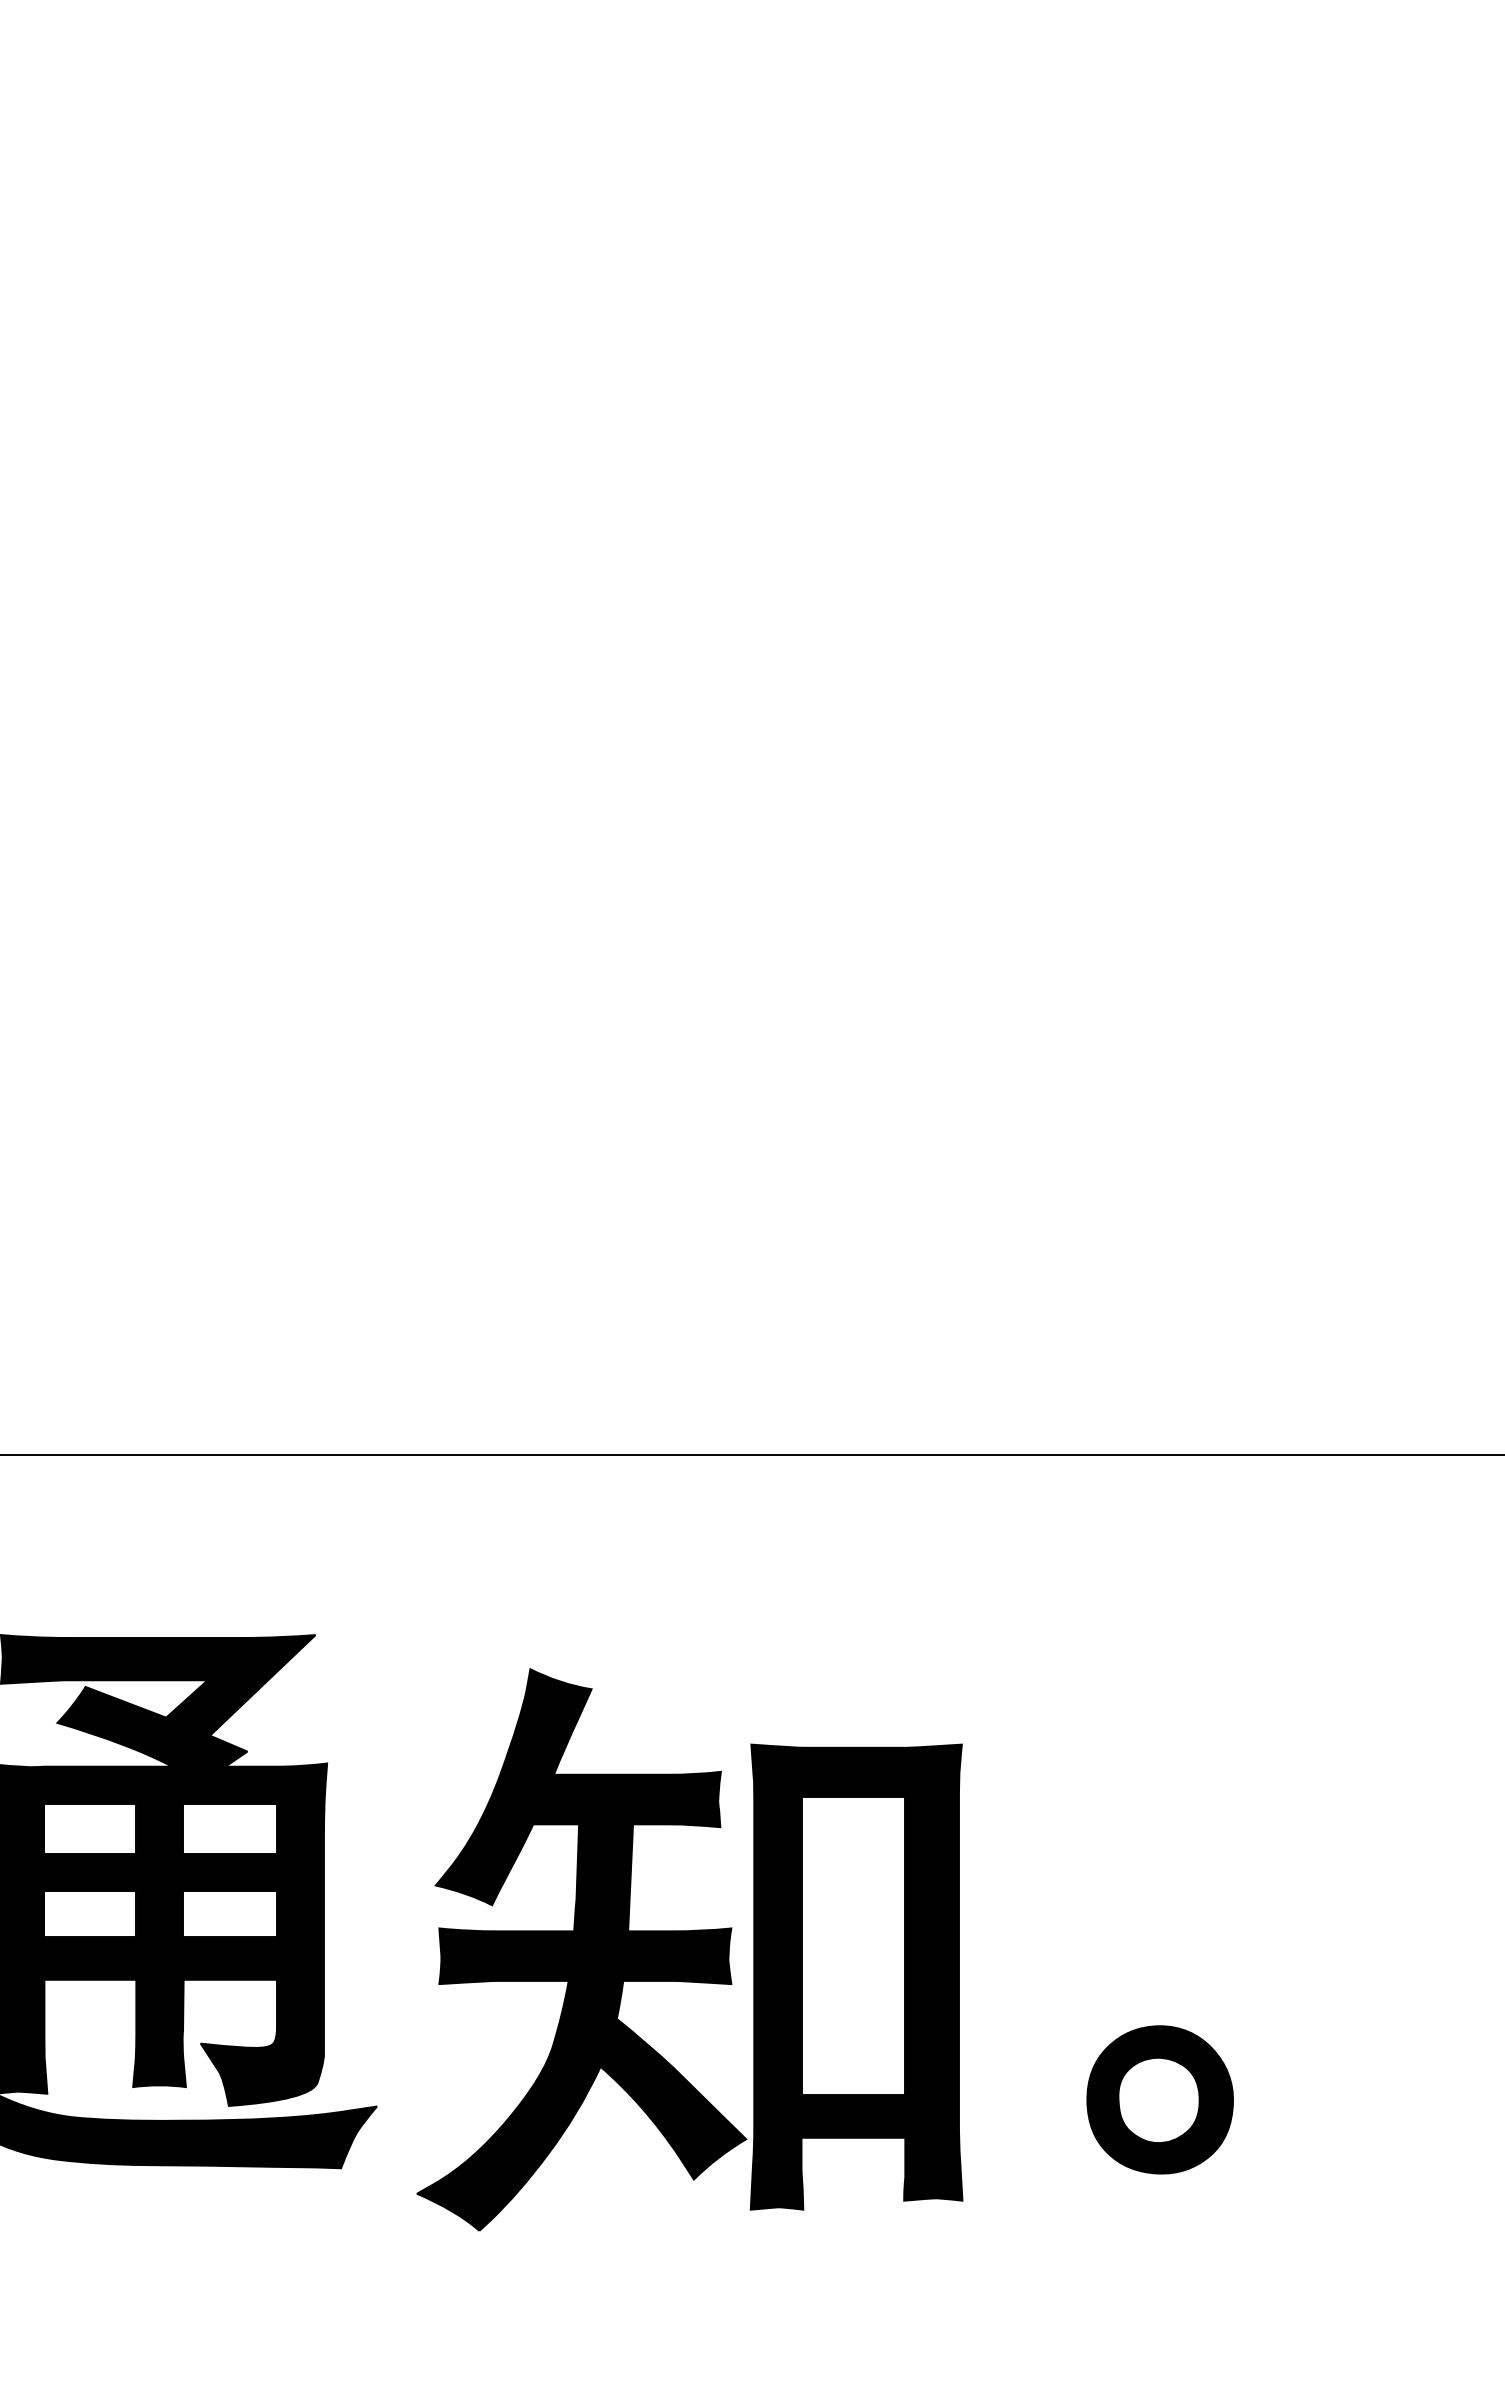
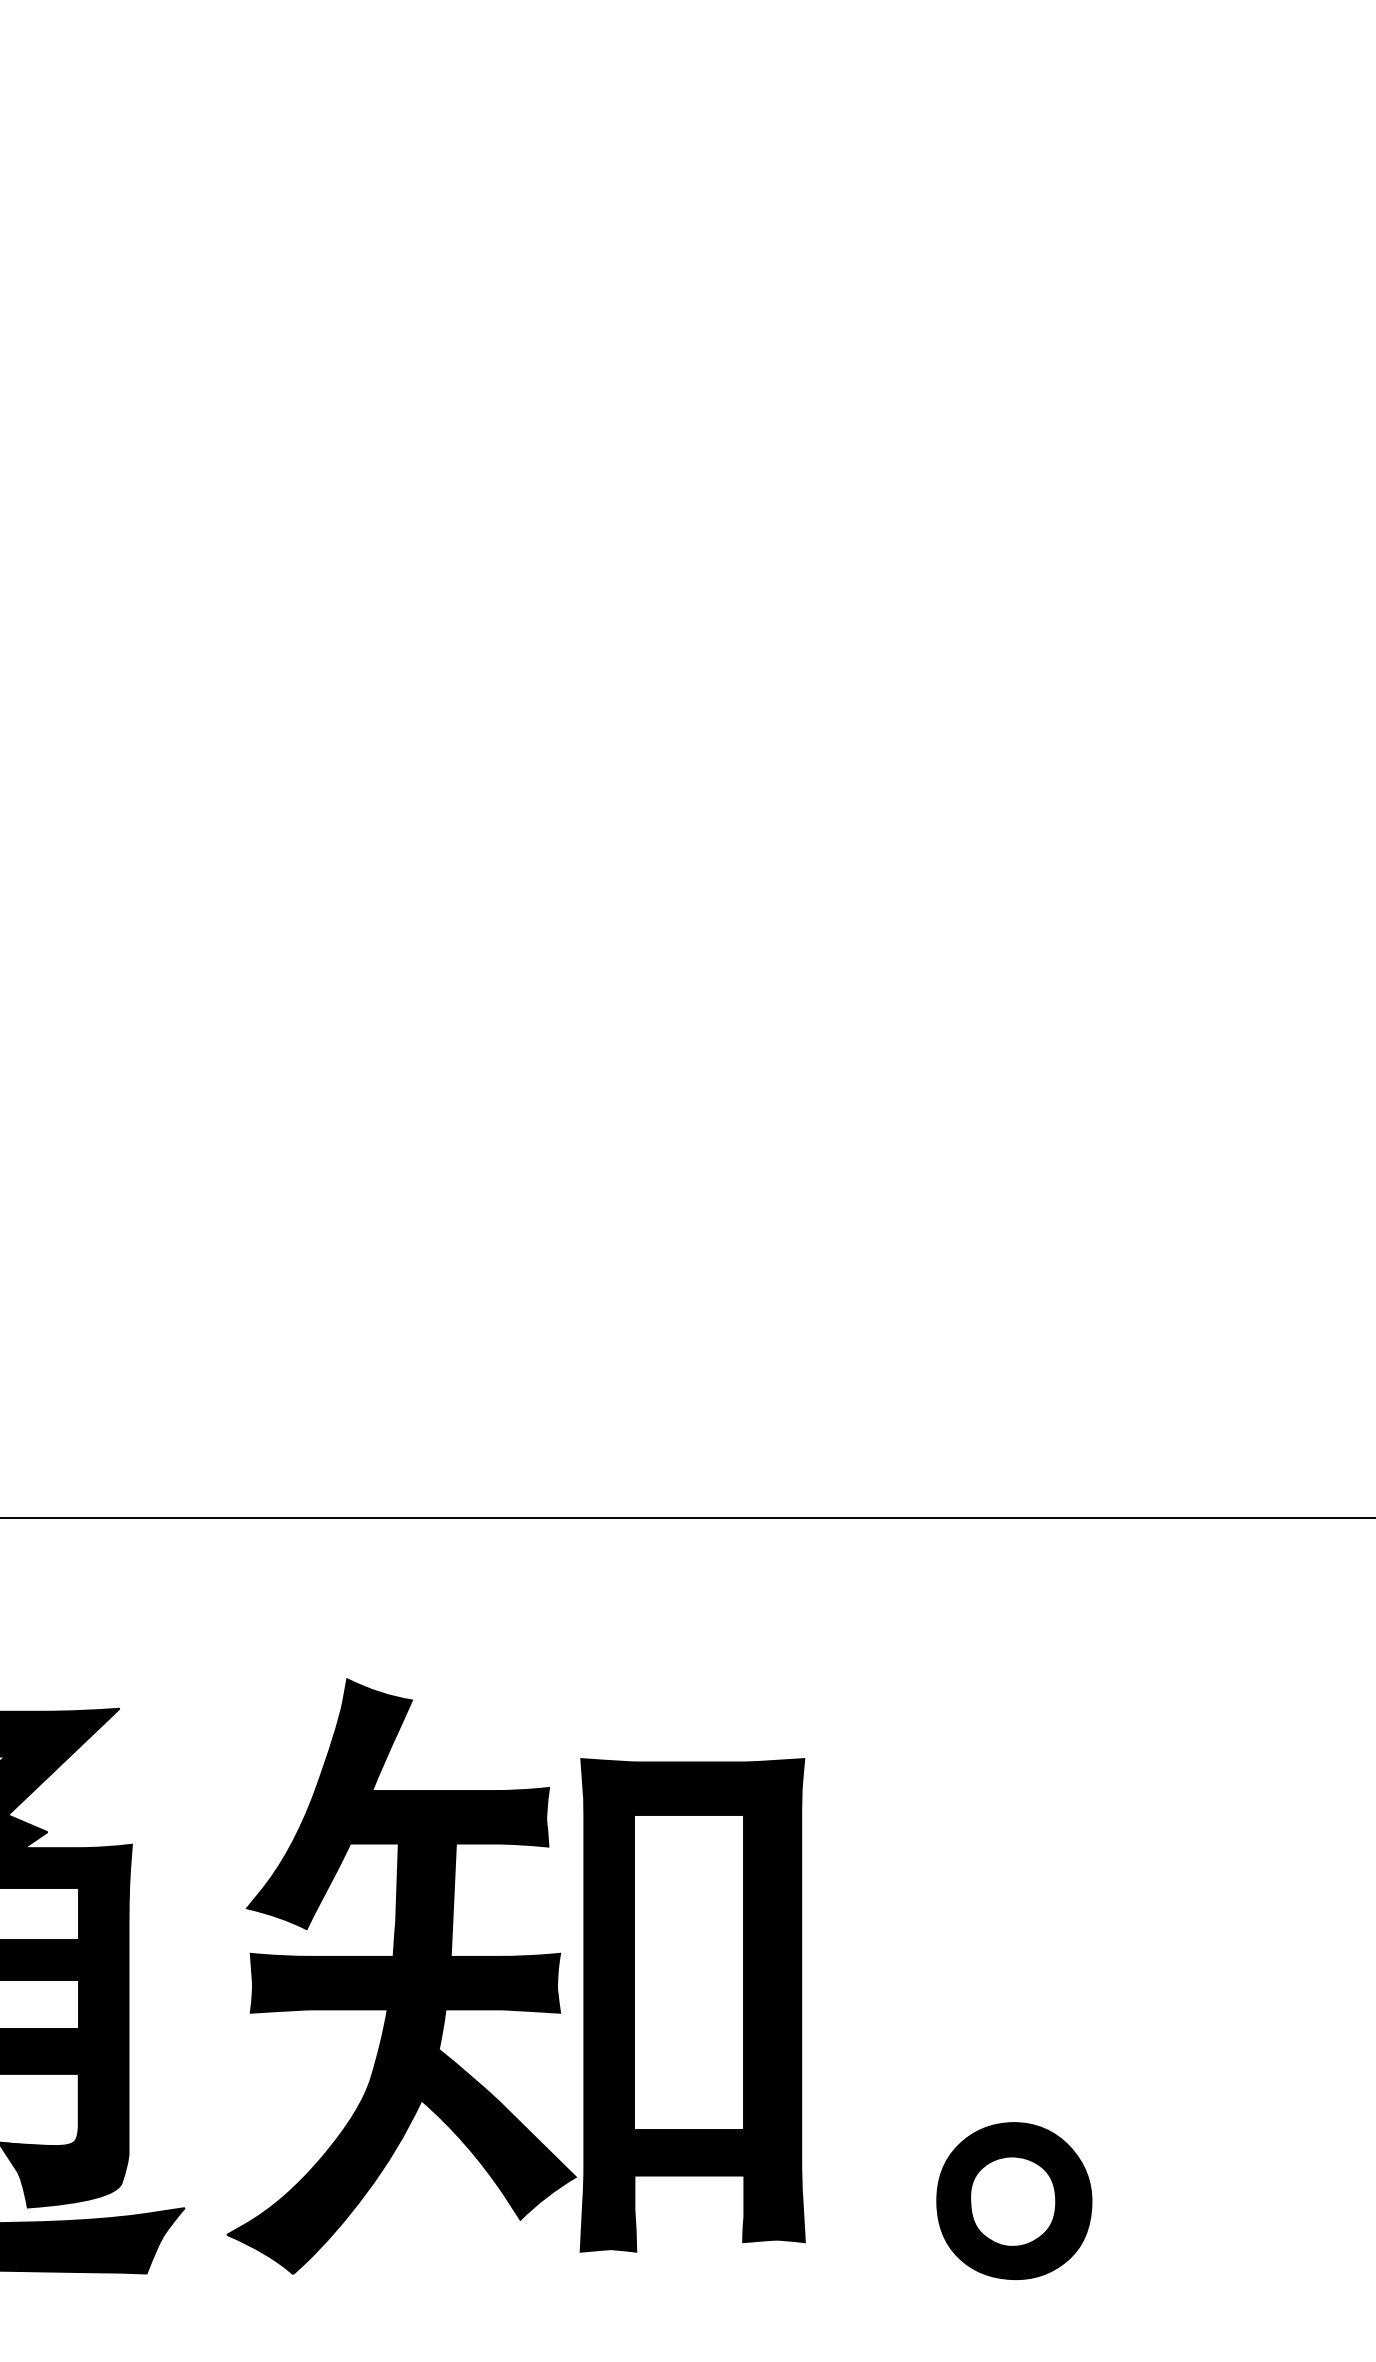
part: (689, 1949) -> (515, 1976), moved

